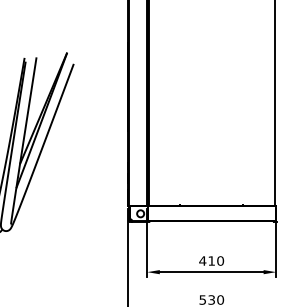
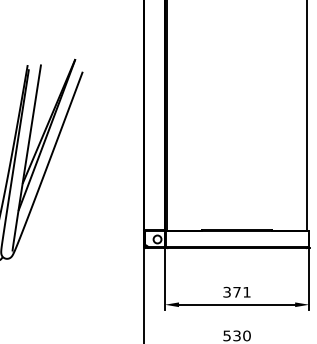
text: (211, 260) -> (236, 291), 410 -> 371

